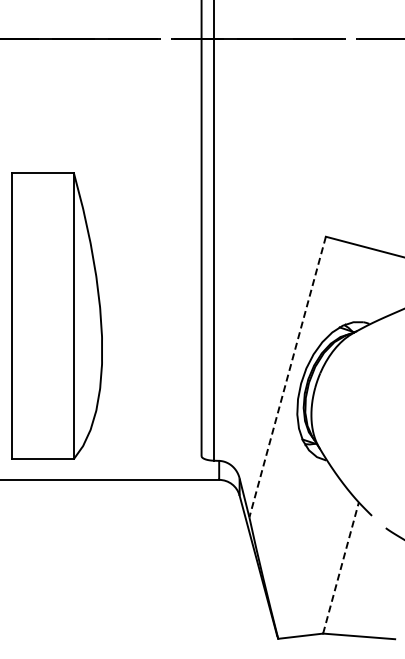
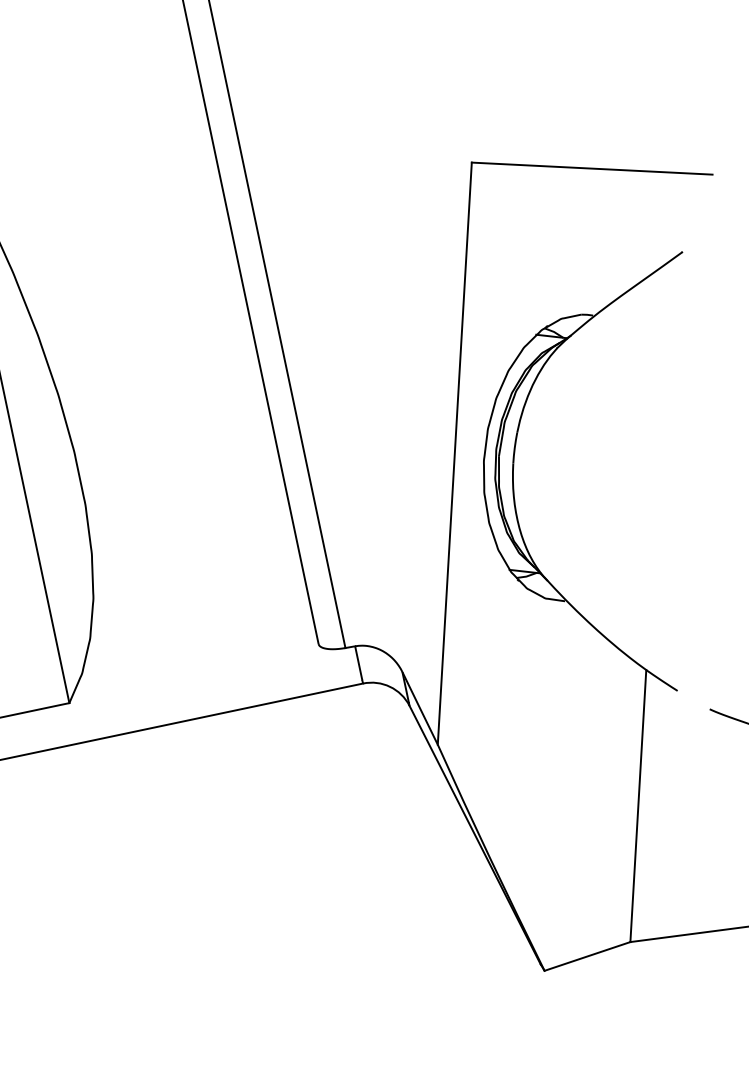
line: (287, 377) -> (454, 454), dashed -> solid
line: (341, 568) -> (639, 806), dashed -> solid

